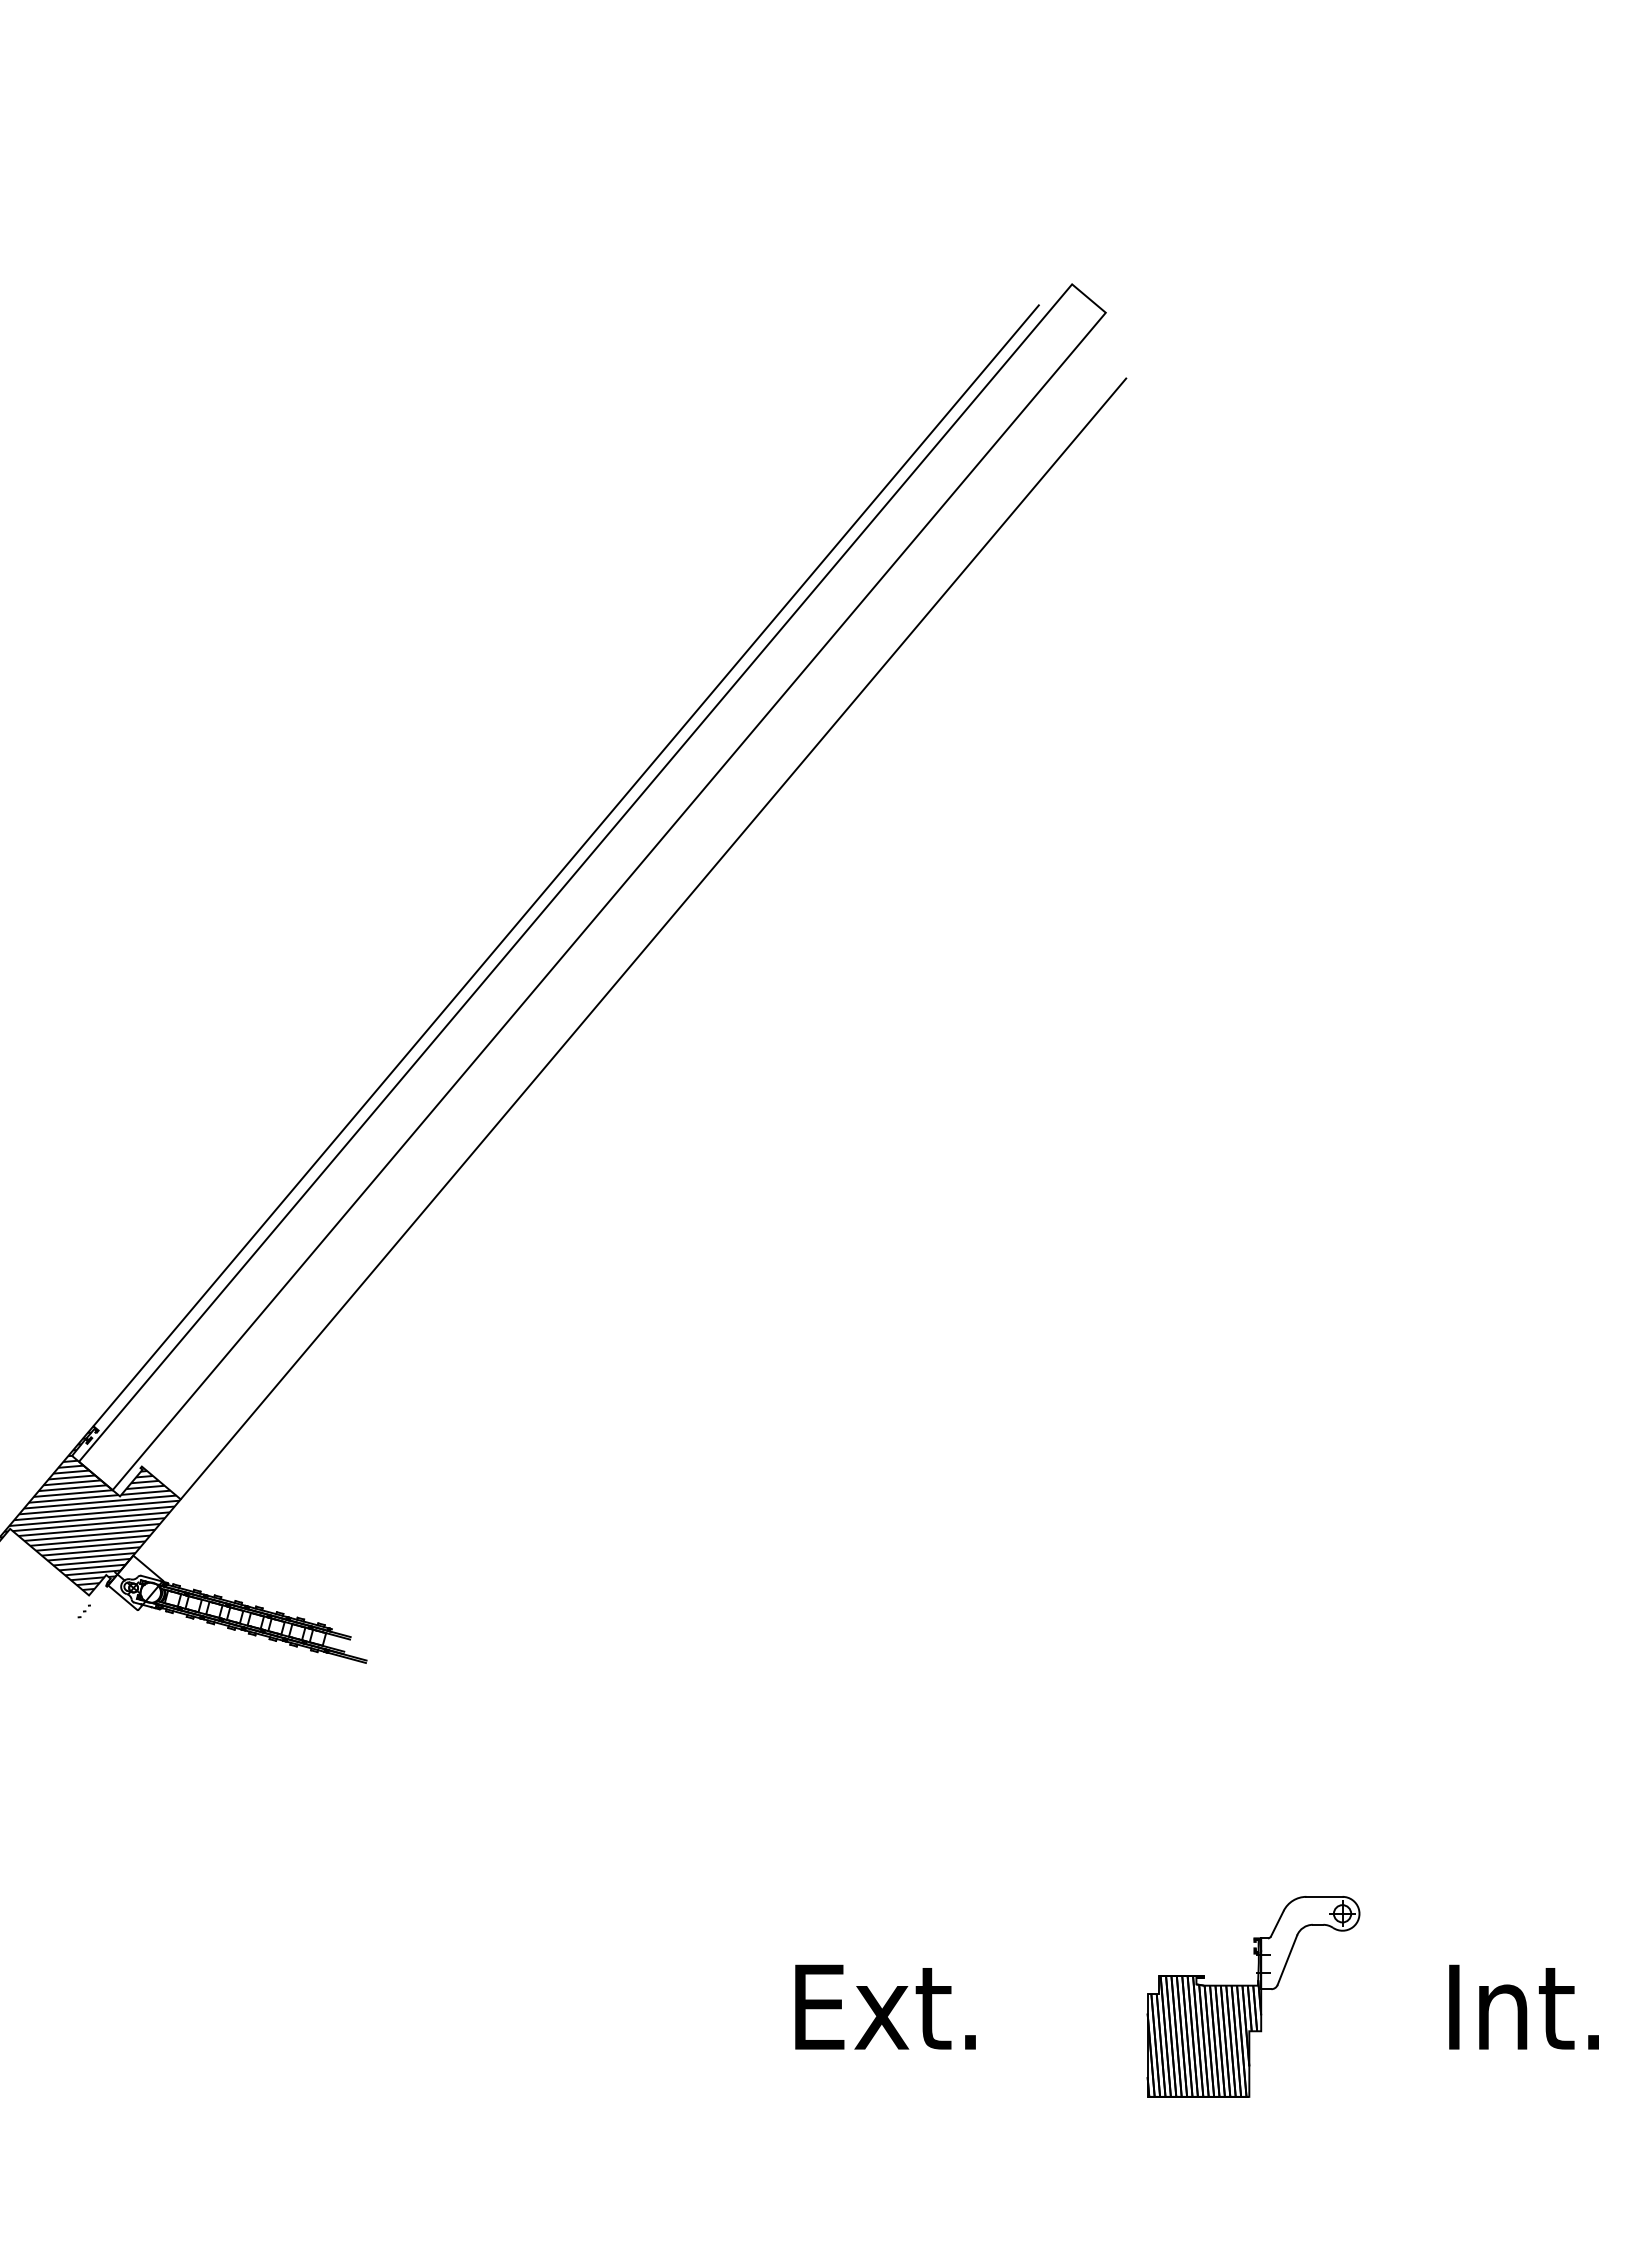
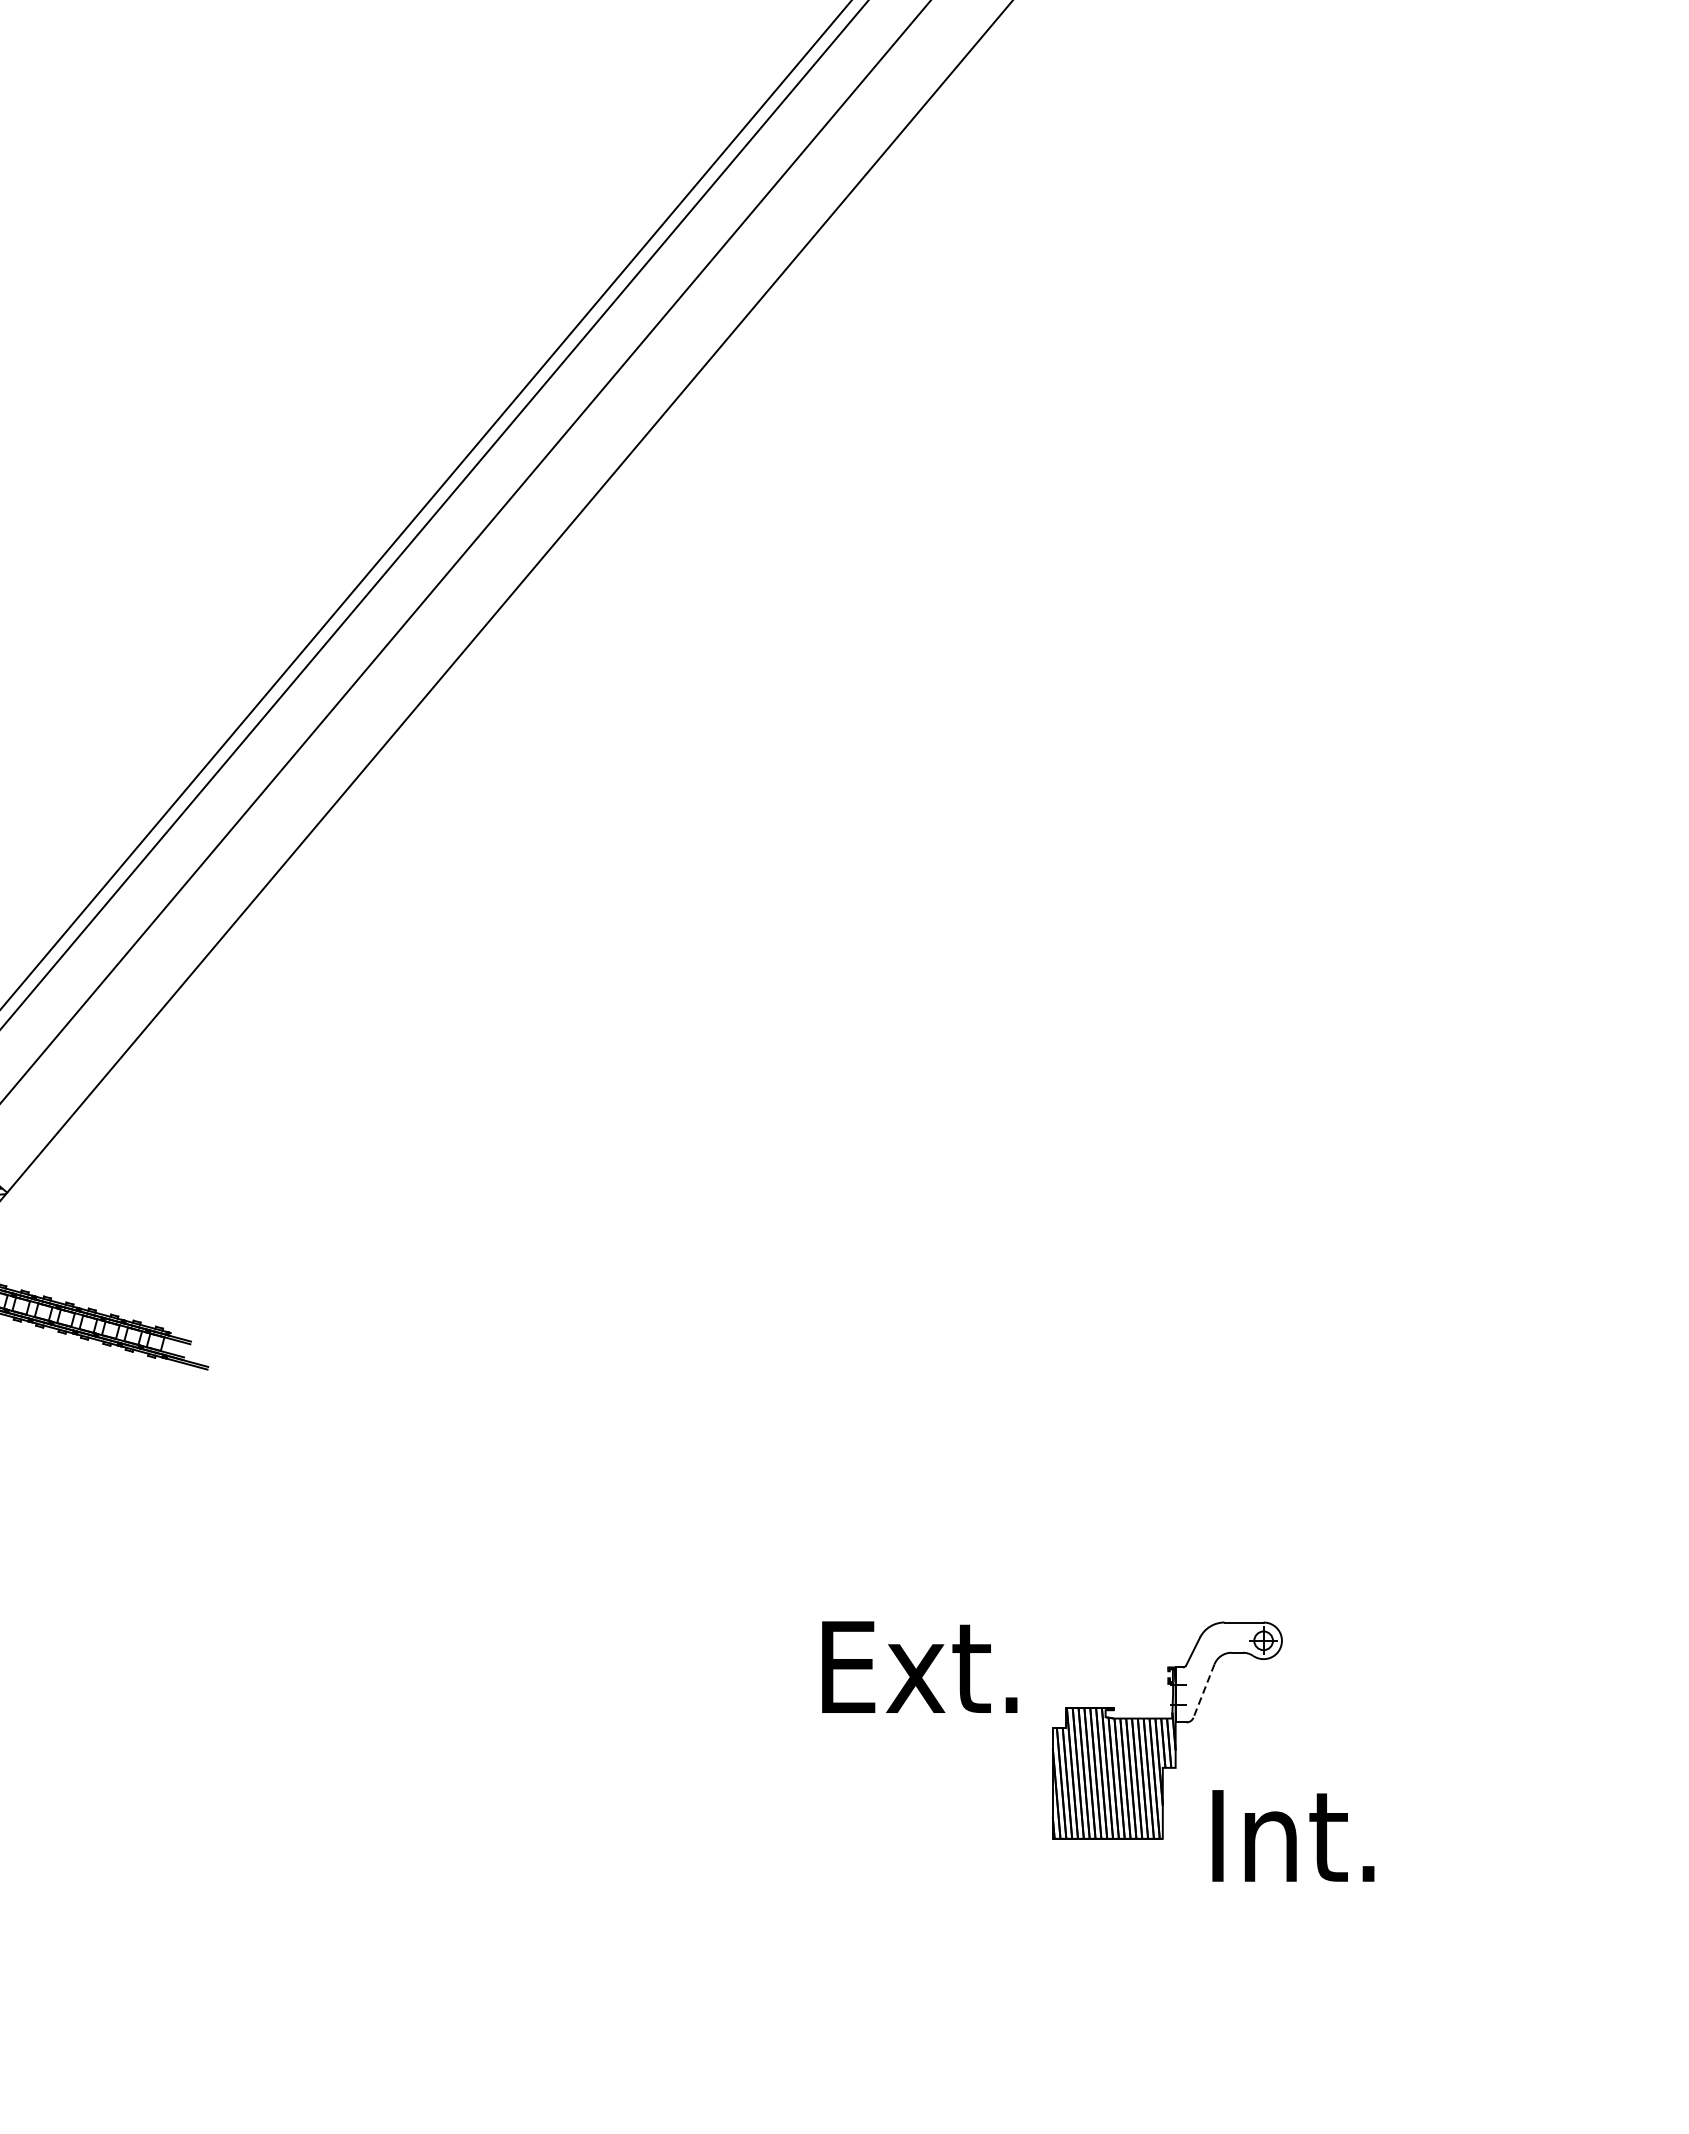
line: (1287, 1960) -> (1204, 1691), solid -> dashed
text: (885, 2006) -> (919, 1666), moved
text: (1523, 2006) -> (1292, 1835), moved

